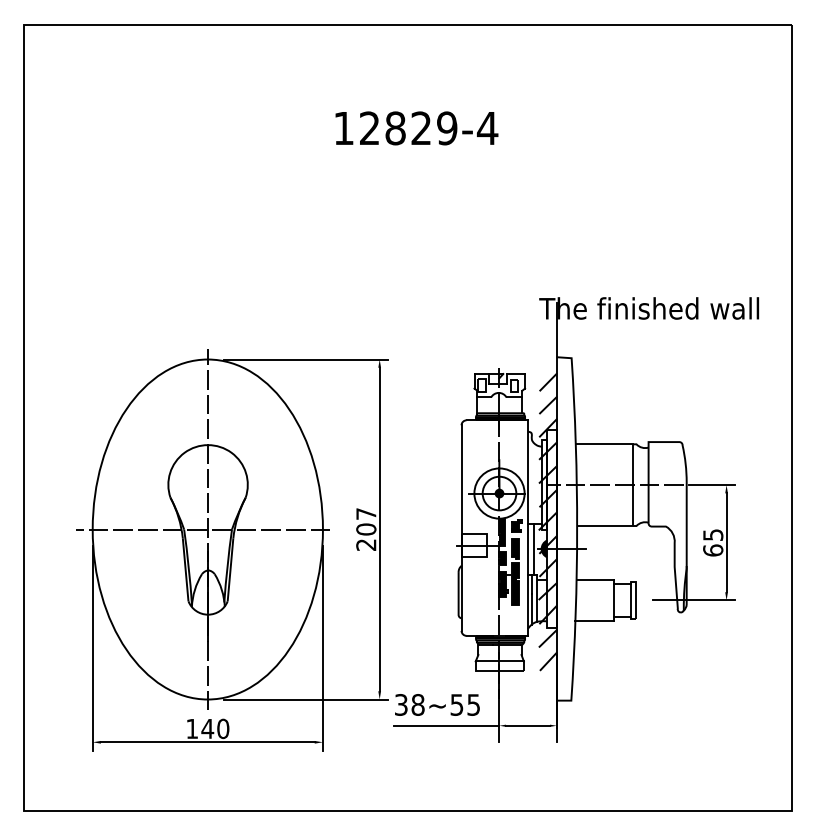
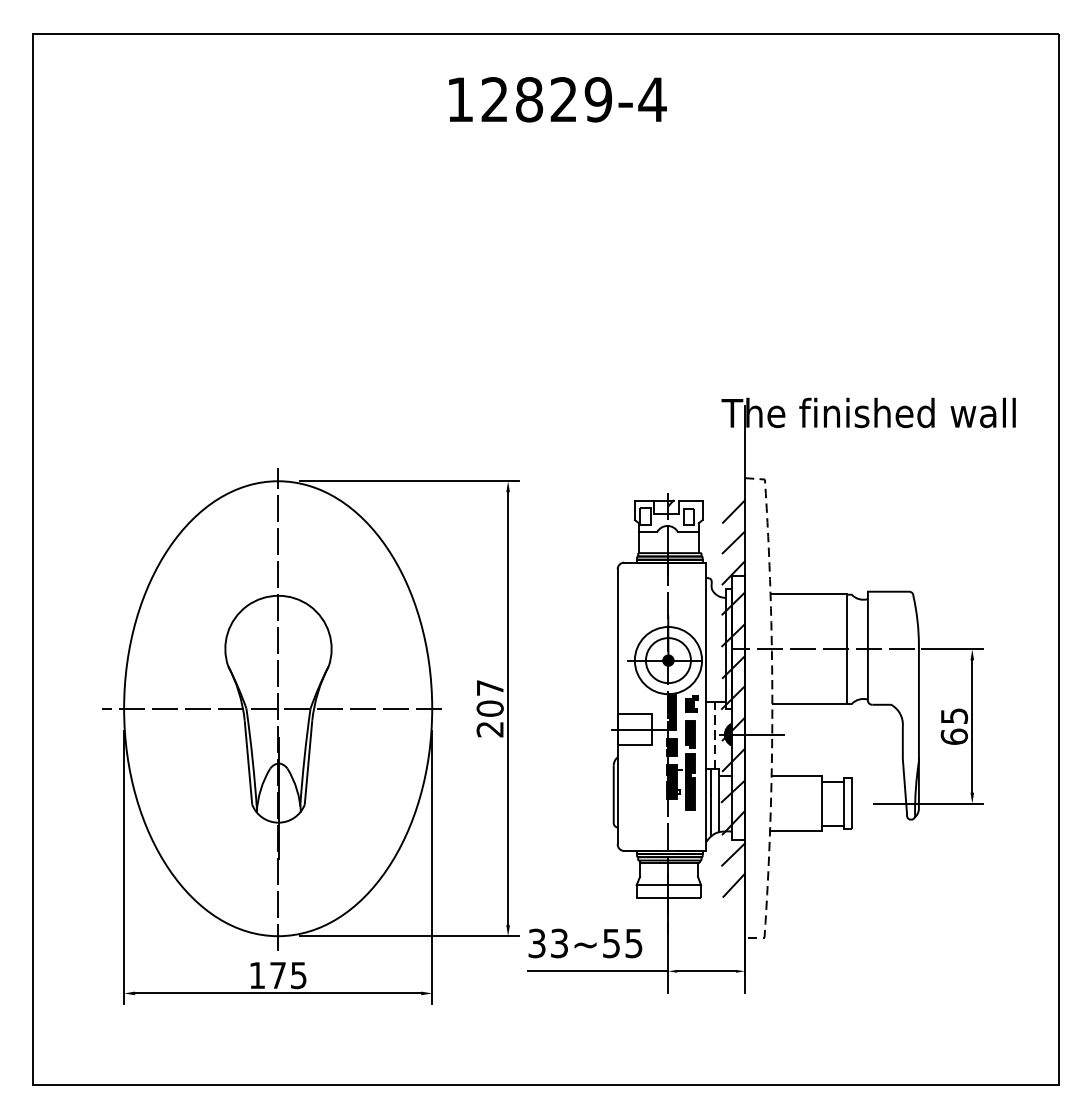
text: (416, 128) -> (557, 99), moved
line: (577, 529) -> (772, 708), solid -> dashed
line: (533, 548) -> (713, 734), solid -> dashed
text: (417, 704) -> (558, 942), 38~55 -> 33~55
text: (215, 728) -> (288, 974), 140 -> 175

